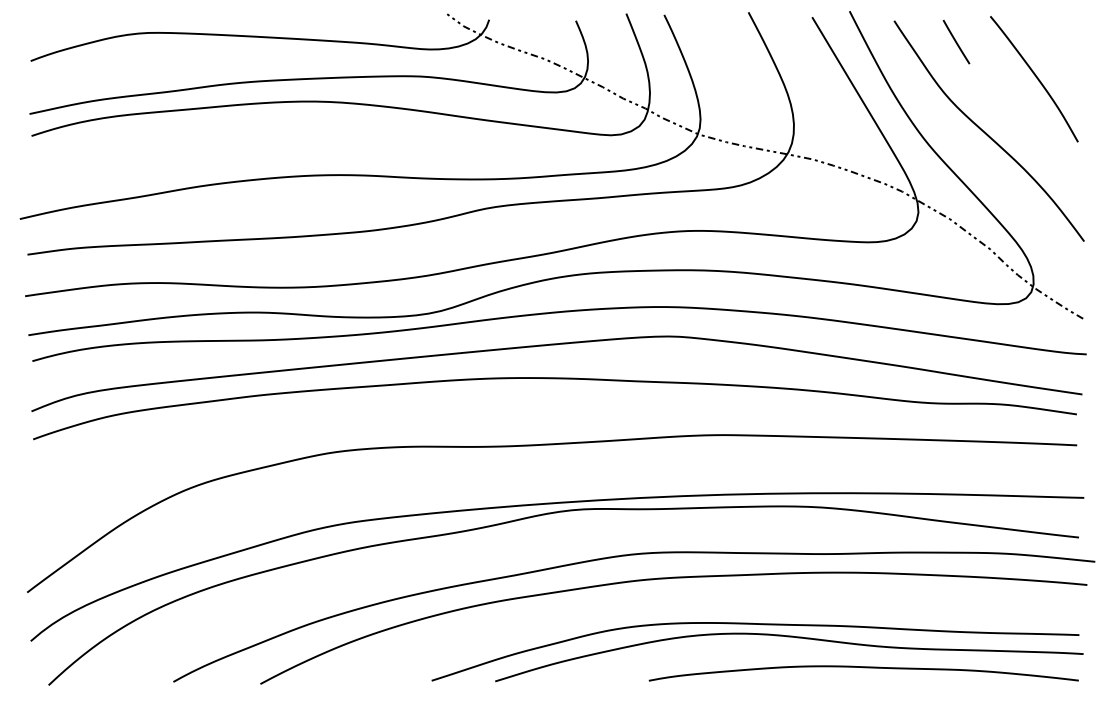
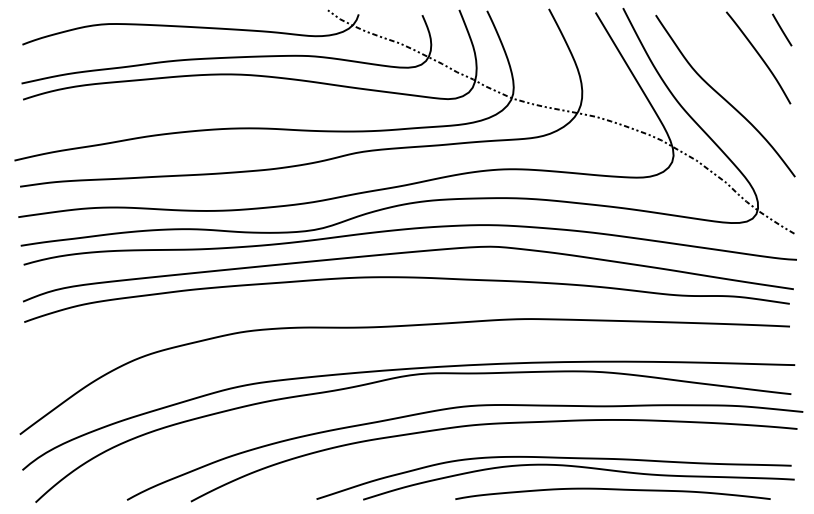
line: (956, 42) -> (782, 30), moved
curve: (863, 668) -> (612, 490), moved

